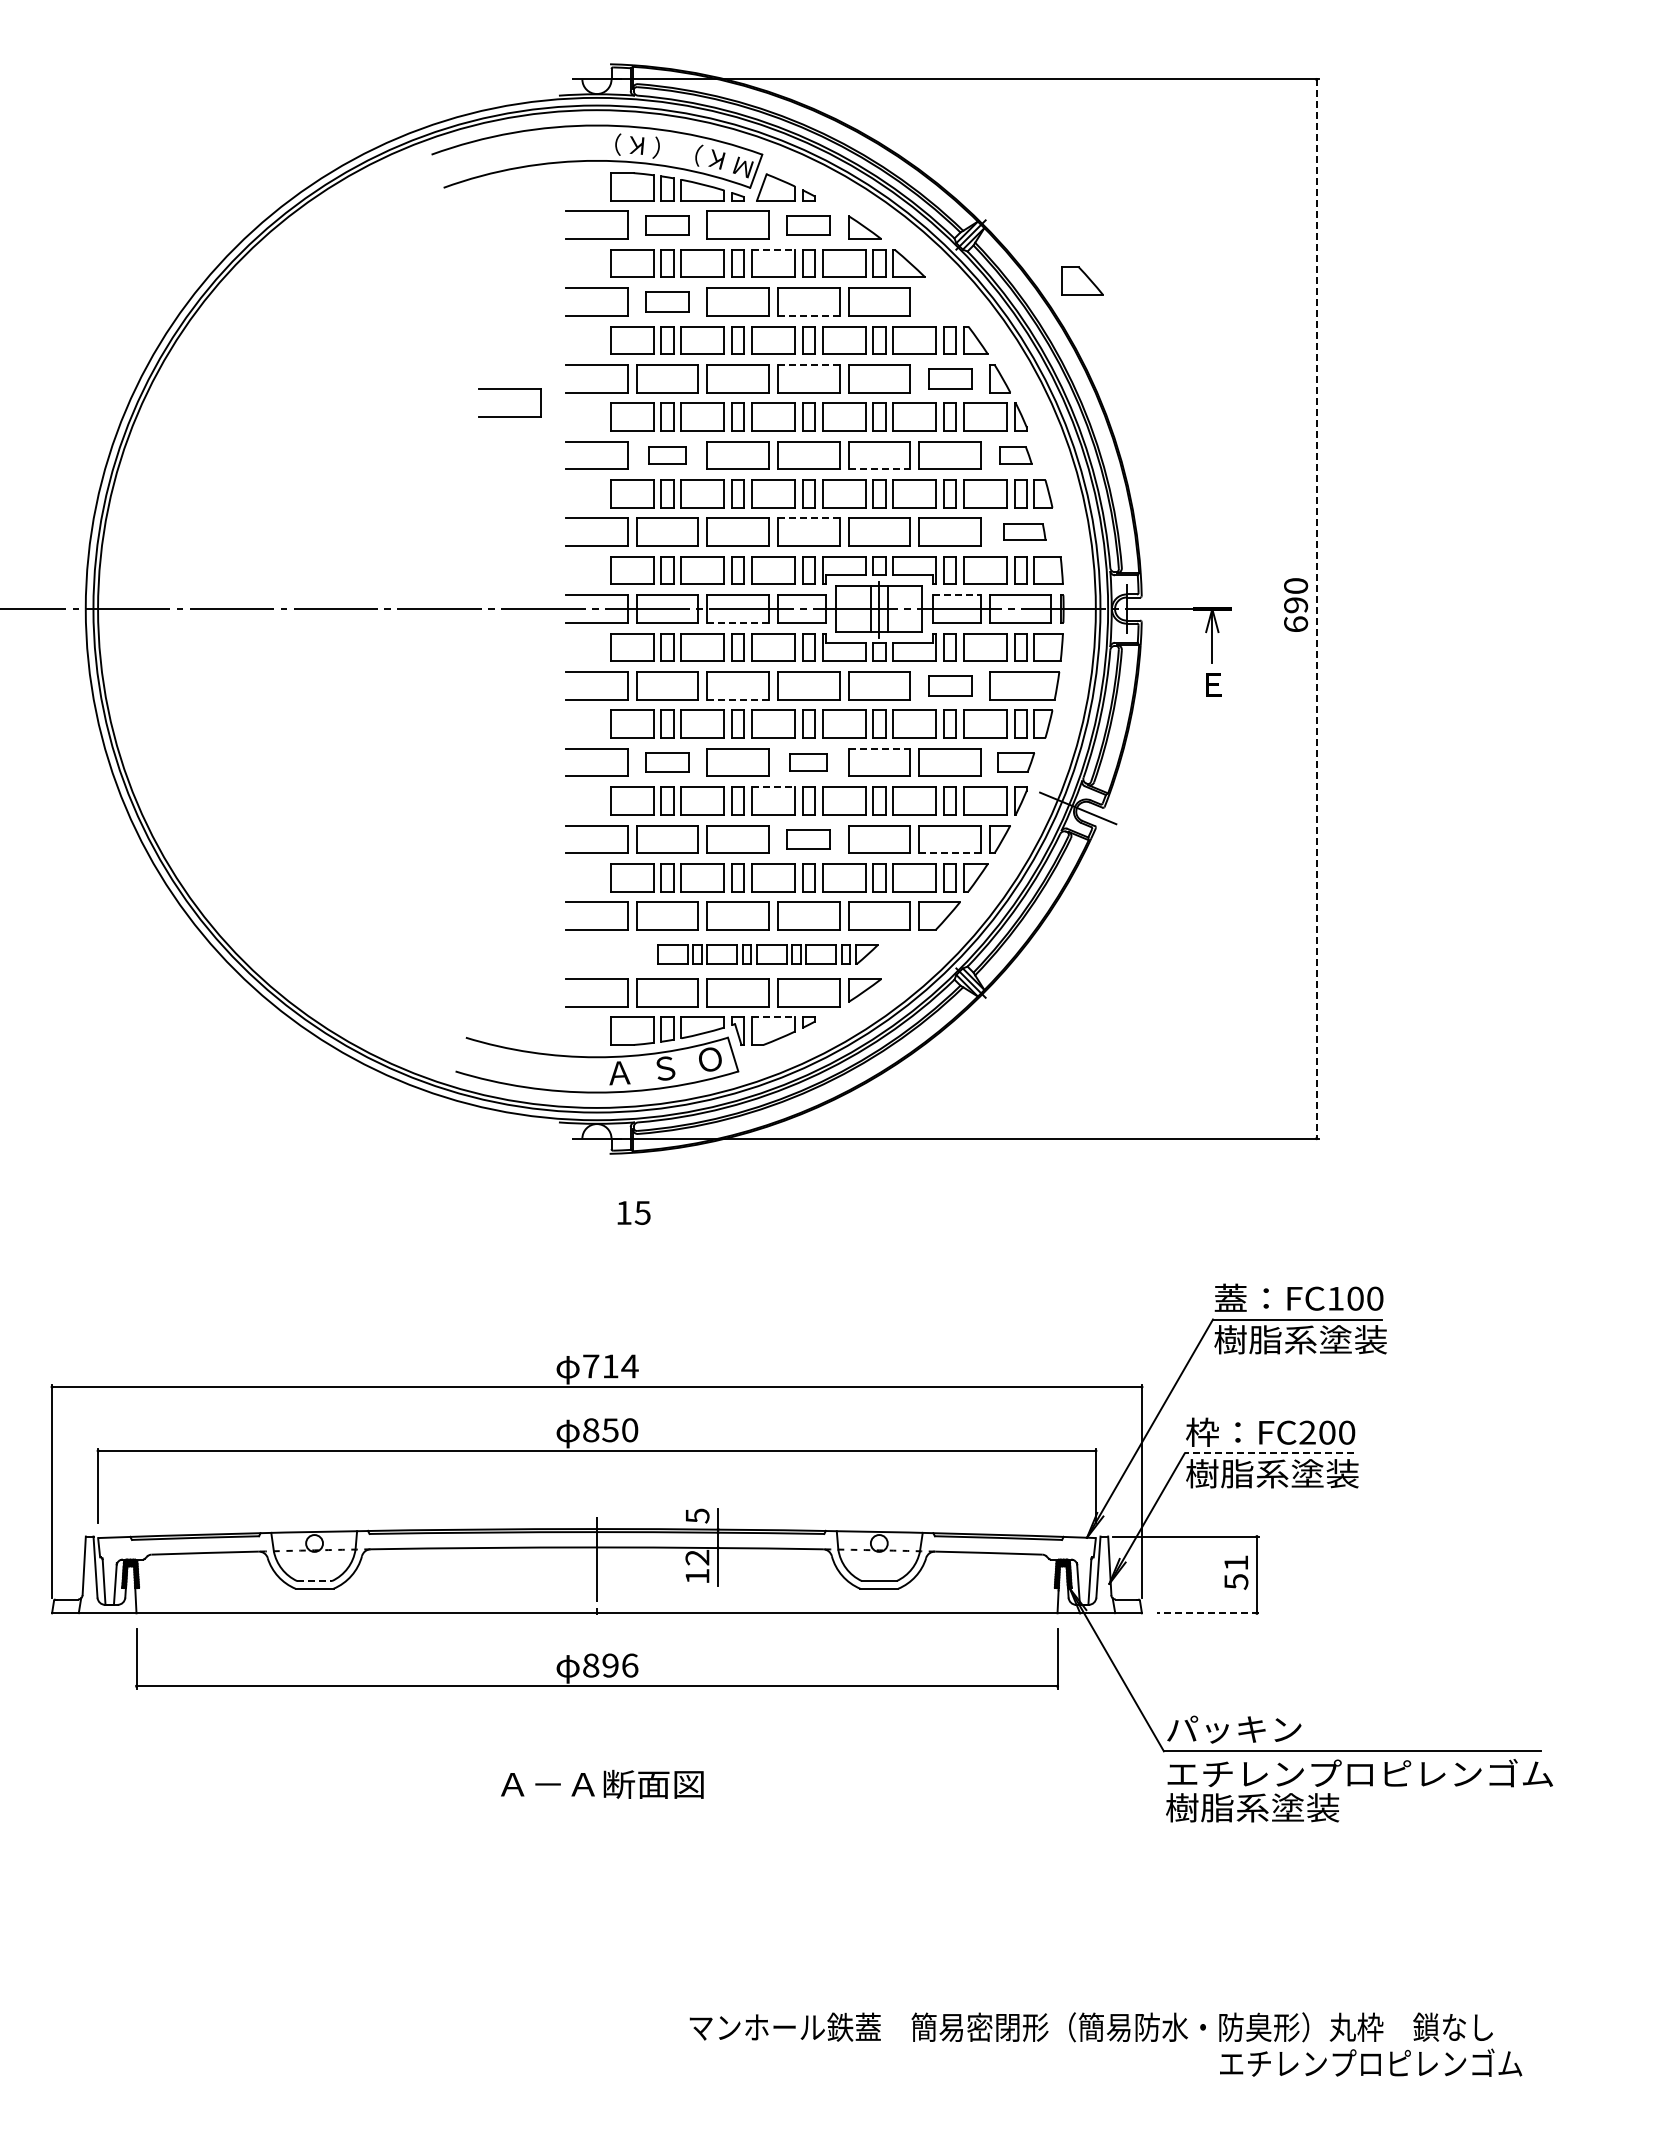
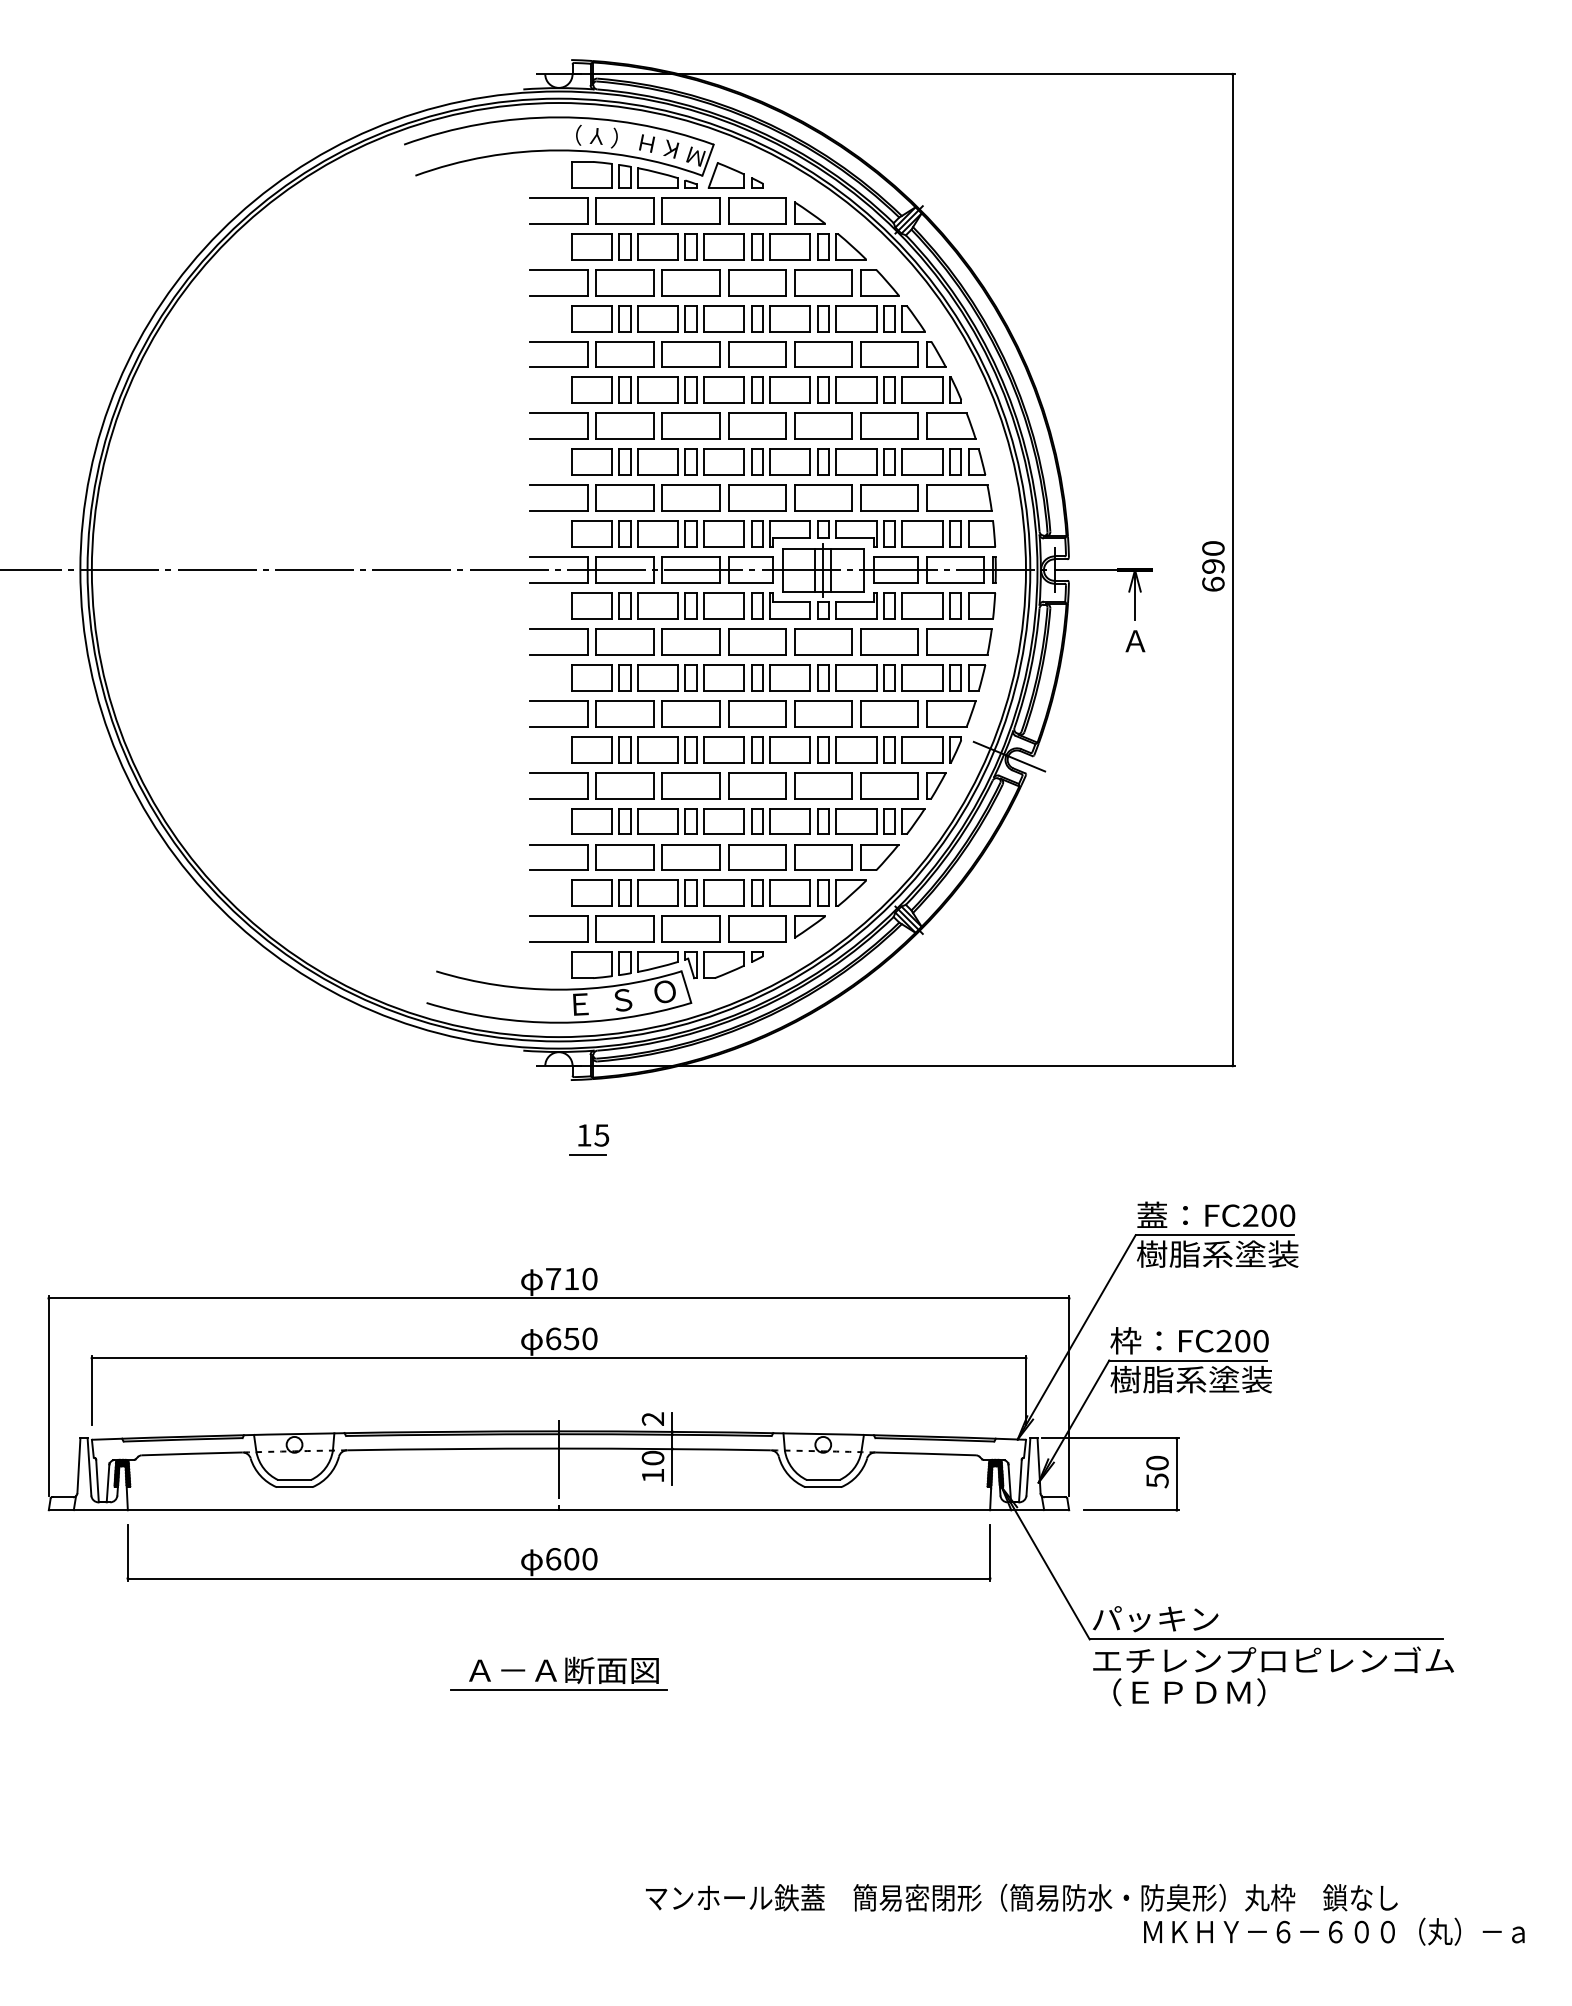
text: (637, 145) -> (596, 136), Ｋ -> Ｙ
text: (692, 154) -> (648, 144), ） -> Ｈ
part: (667, 224) -> (624, 210), size x1.43
part: (808, 224) -> (756, 210), size x1.43
line: (773, 249) -> (724, 233), dashed -> solid
part: (1082, 280) -> (879, 282), moved
part: (667, 301) -> (624, 282), size x1.43
line: (808, 315) -> (756, 295), dashed -> solid
line: (808, 364) -> (756, 341), dashed -> solid
part: (949, 378) -> (888, 354), size x1.43
part: (509, 389) -> (477, 364), removed
part: (667, 455) -> (624, 426), size x1.67
part: (1015, 455) -> (950, 426), size x1.67
line: (879, 469) -> (823, 439), dashed -> solid
line: (808, 518) -> (756, 485), dashed -> solid
part: (1024, 531) -> (959, 497), size x1.67
line: (956, 595) -> (895, 557), dashed -> solid
line: (1316, 609) -> (1232, 570), dashed -> solid
line: (738, 622) -> (691, 582), dashed -> solid
text: (1212, 684) -> (1135, 640), Ｅ -> Ａ
part: (949, 685) -> (888, 641), size x1.43
line: (738, 699) -> (691, 654), dashed -> solid
line: (879, 748) -> (823, 700), dashed -> solid
part: (667, 762) -> (624, 713), size x1.43
part: (808, 762) -> (756, 713), size x1.67
part: (1015, 762) -> (950, 713), size x1.43
line: (773, 787) -> (724, 737), dashed -> solid
part: (808, 839) -> (756, 785), size x1.43
line: (950, 853) -> (889, 798), dashed -> solid
part: (767, 954) -> (718, 893), size x1.43
line: (773, 1017) -> (724, 952), dashed -> solid
text: (619, 1073) -> (580, 1004), Ａ -> Ｅ
line: (627, 1233) -> (587, 1154), added
text: (1335, 1298) -> (1250, 1215), FC100 -> FC200
text: (629, 1366) -> (589, 1279), 714 -> 710
text: (591, 1430) -> (553, 1339), 850 -> 650
line: (1268, 1453) -> (1187, 1360), dashed -> solid
text: (697, 1515) -> (653, 1418), 5 -> 2
text: (697, 1557) -> (653, 1457), 12 -> 10
text: (1236, 1562) -> (1157, 1462), 51 -> 50
line: (315, 1581) -> (295, 1480), dashed -> solid
line: (1208, 1613) -> (1131, 1510), dashed -> solid
text: (610, 1665) -> (571, 1559), 896 -> 600
line: (596, 1805) -> (558, 1690), added
text: (1258, 1807) -> (1178, 1692), 樹脂系塗装 -> （ＥＰＤＭ）
text: (1424, 2063) -> (1333, 1931), エチレンプロピレンゴム -> ＭＫＨＹ－６－６００（丸）－ａ

